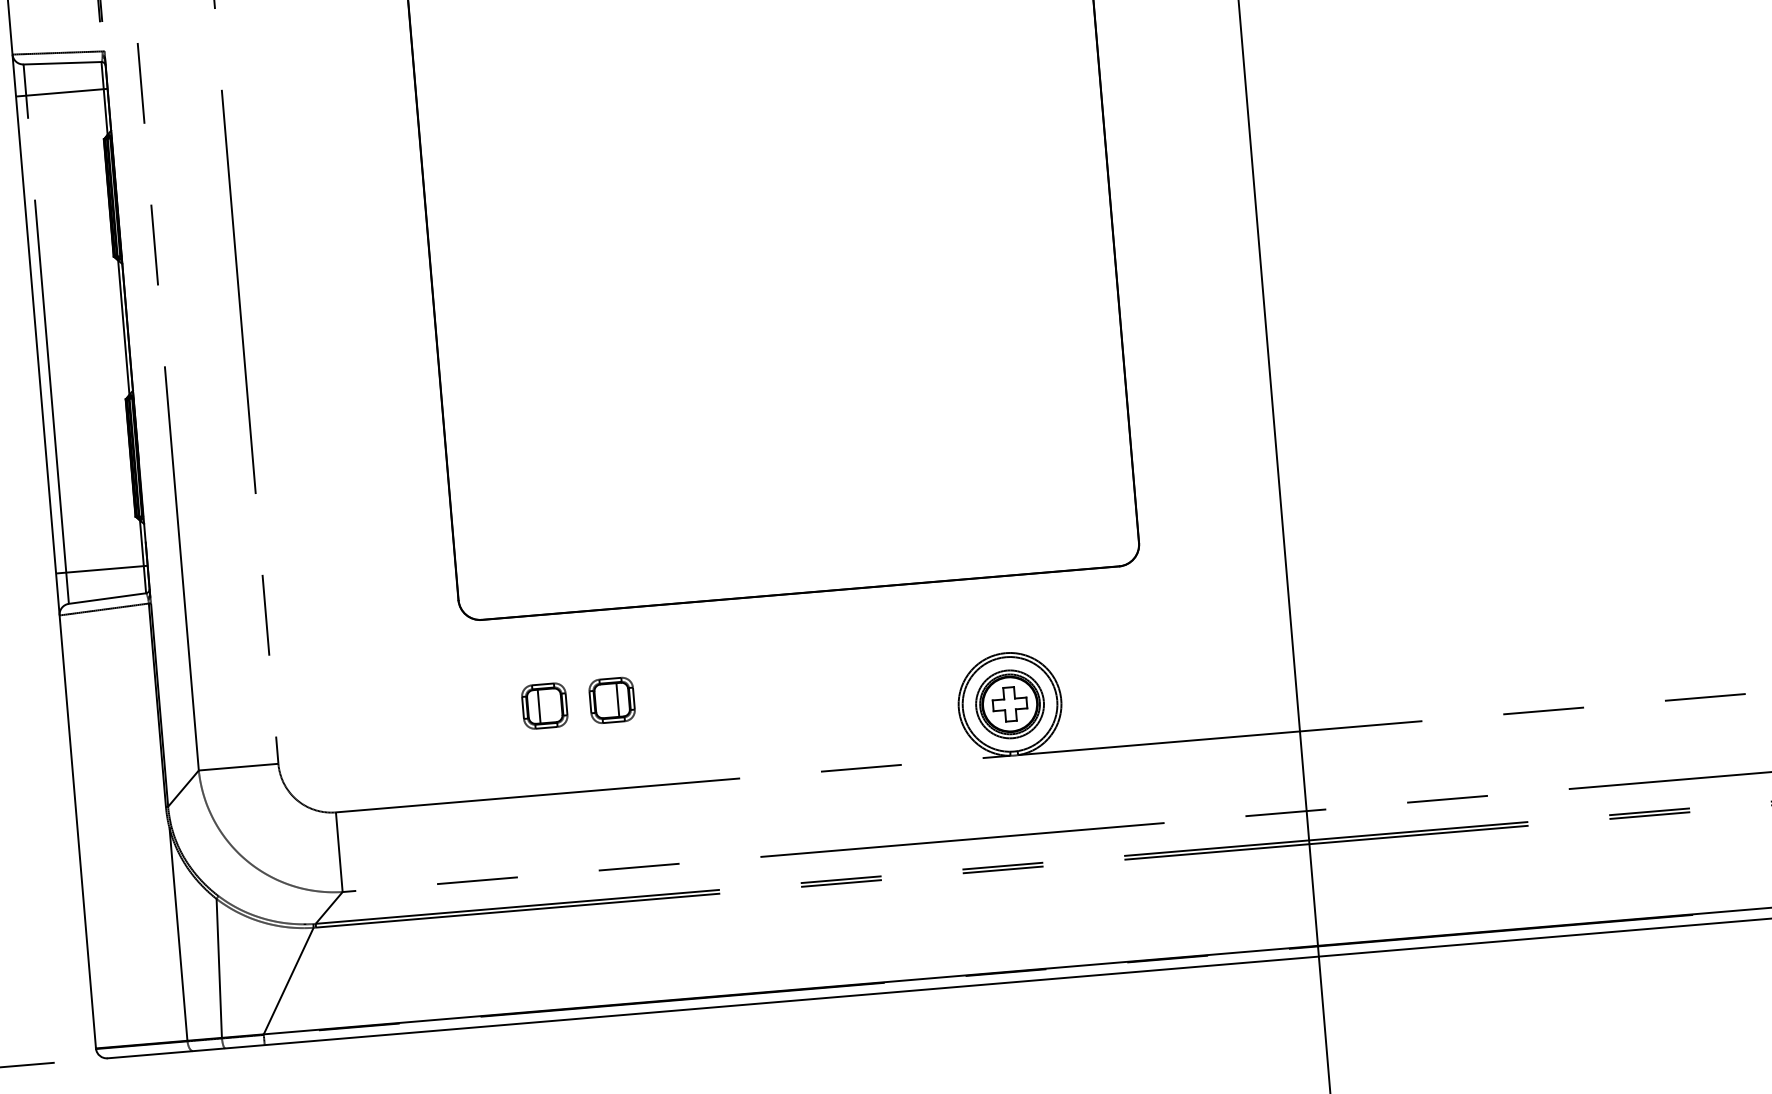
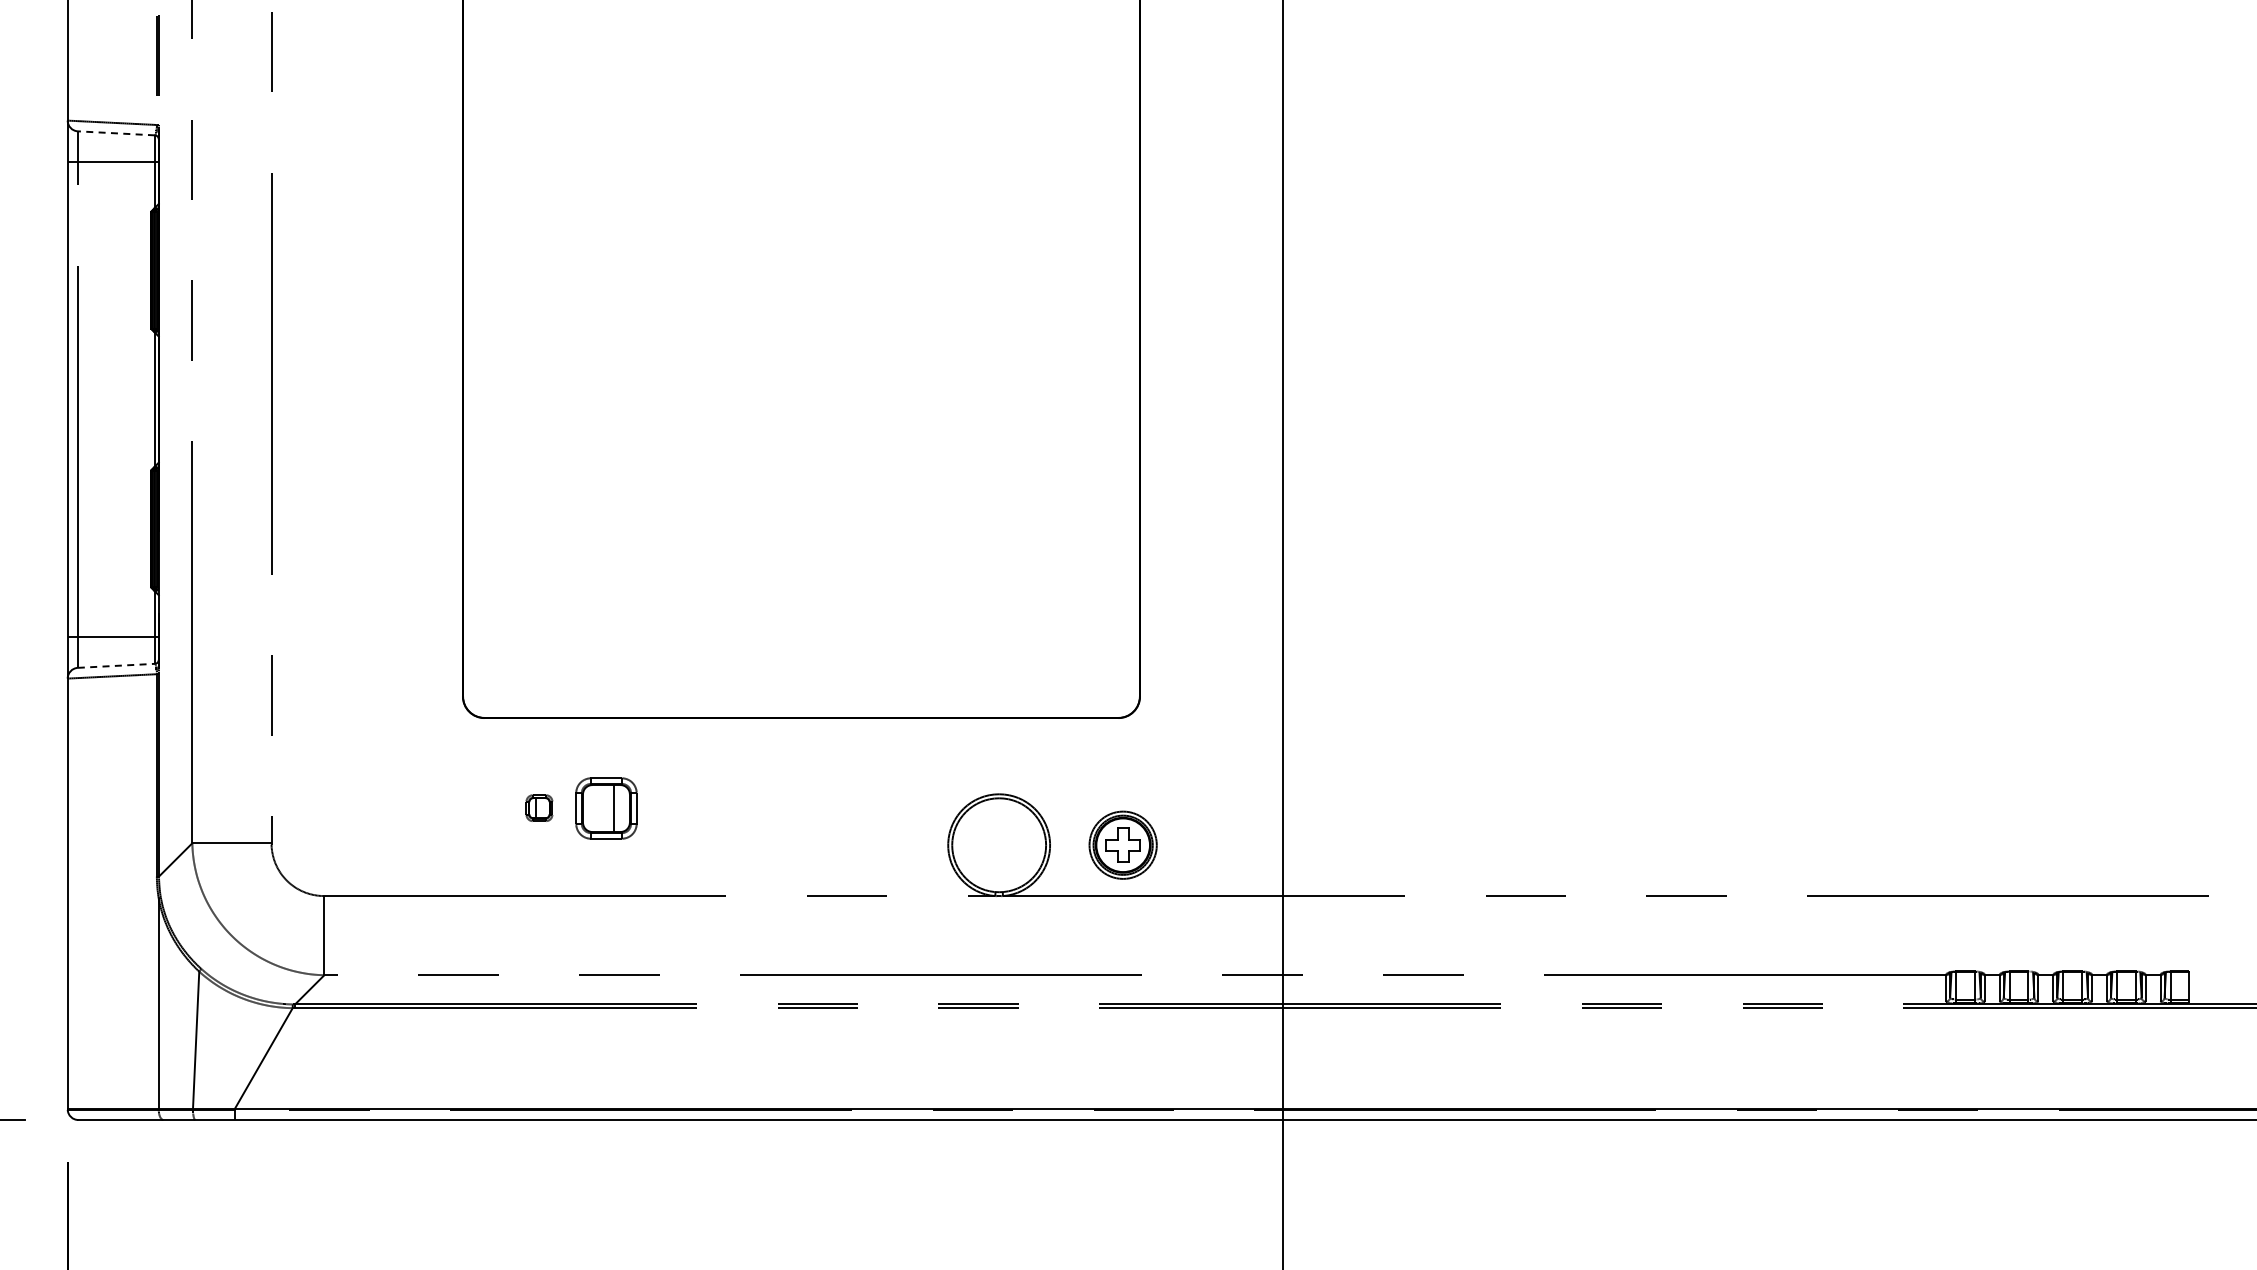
line: (62, 63) -> (116, 133), solid -> dashed
line: (107, 598) -> (116, 665), solid -> dashed
part: (612, 699) -> (606, 807), size x1.4
part: (1009, 703) -> (1122, 844), moved
part: (544, 705) -> (539, 807), size x0.6

